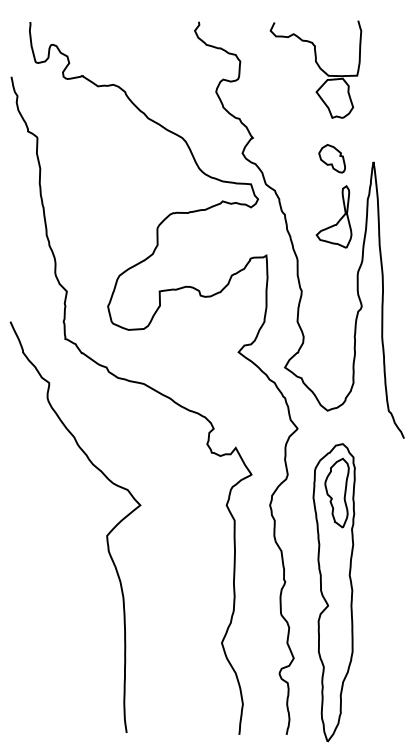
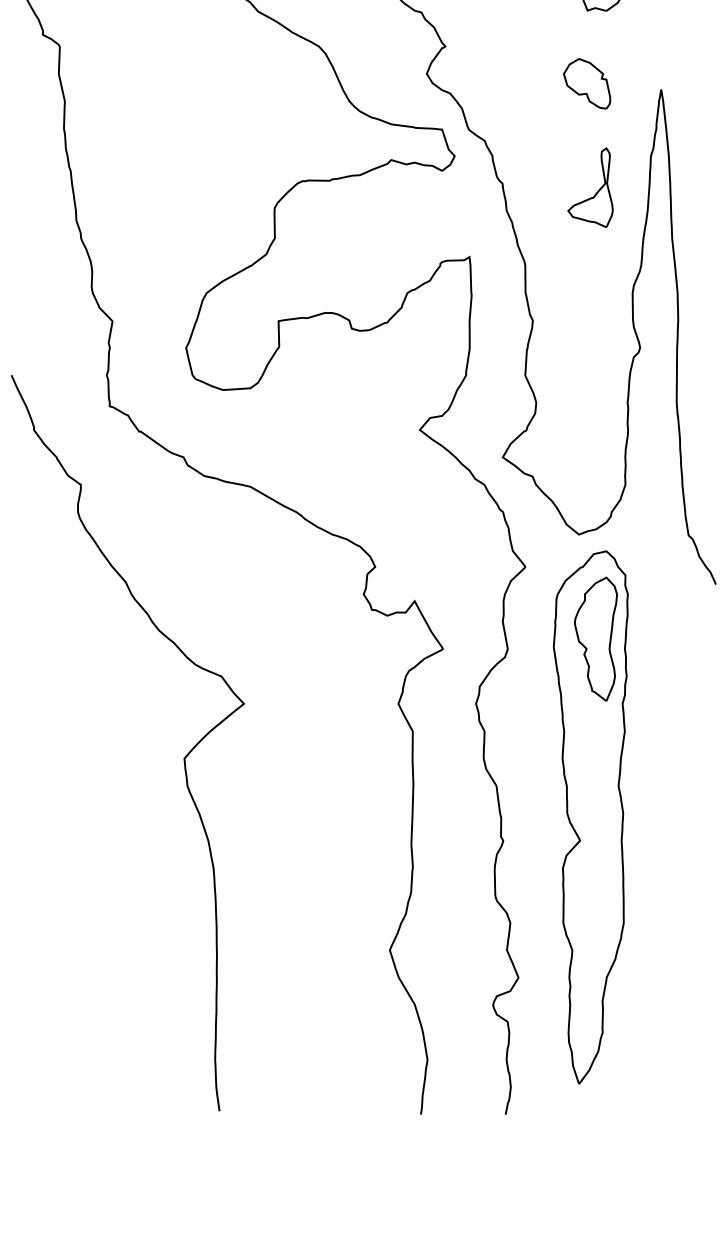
part: (333, 216) -> (589, 187), size x0.71
part: (333, 592) -> (589, 816), moved

